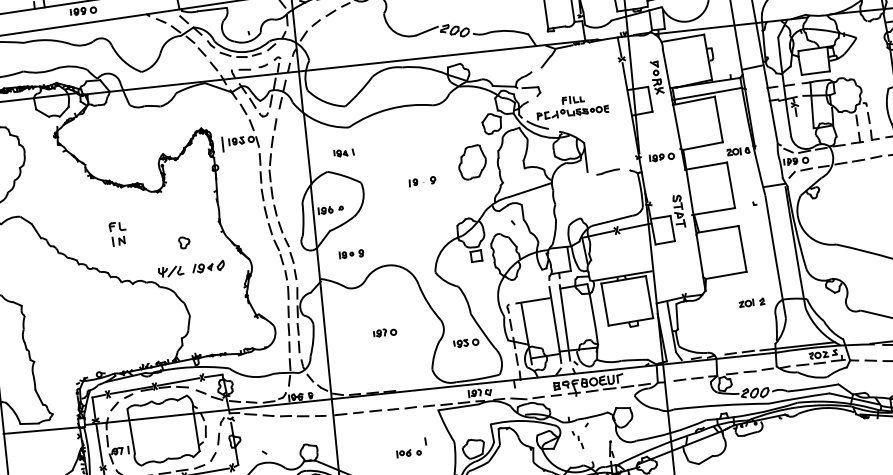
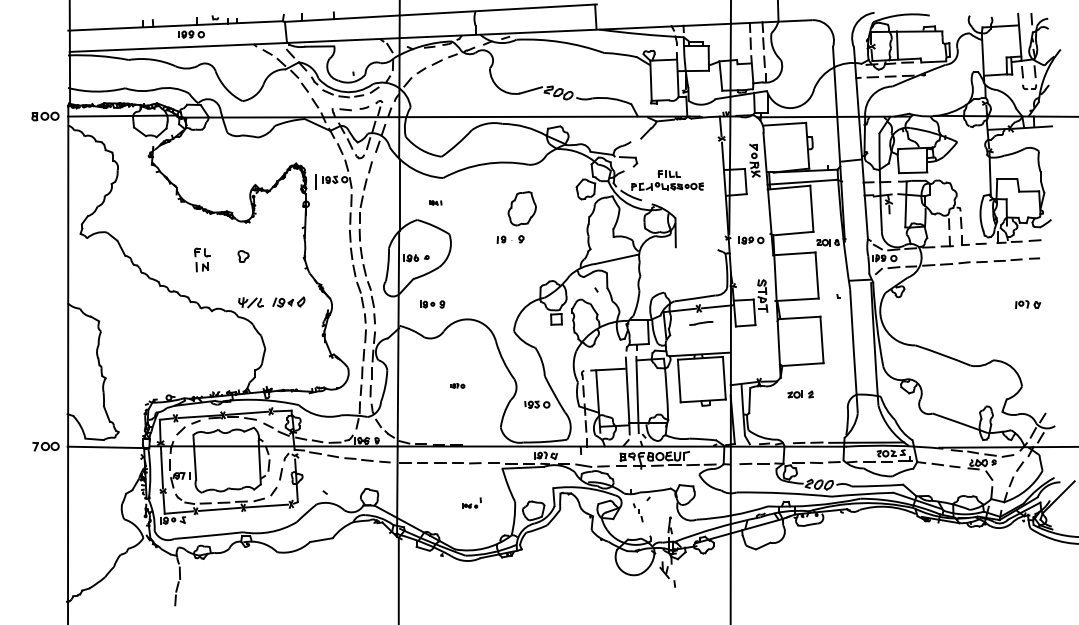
part: (343, 152) -> (435, 202), size x0.6
part: (471, 162) -> (521, 208), moved
line: (608, 172) -> (701, 323), moved
part: (184, 242) -> (243, 256), moved
part: (751, 302) -> (800, 394), moved
part: (384, 332) -> (457, 385), size x0.6
part: (411, 447) -> (471, 502), size x0.6

